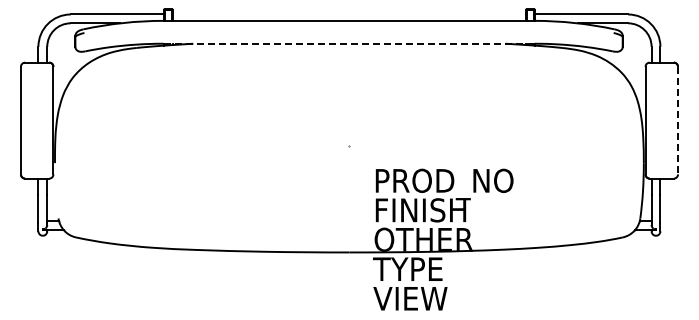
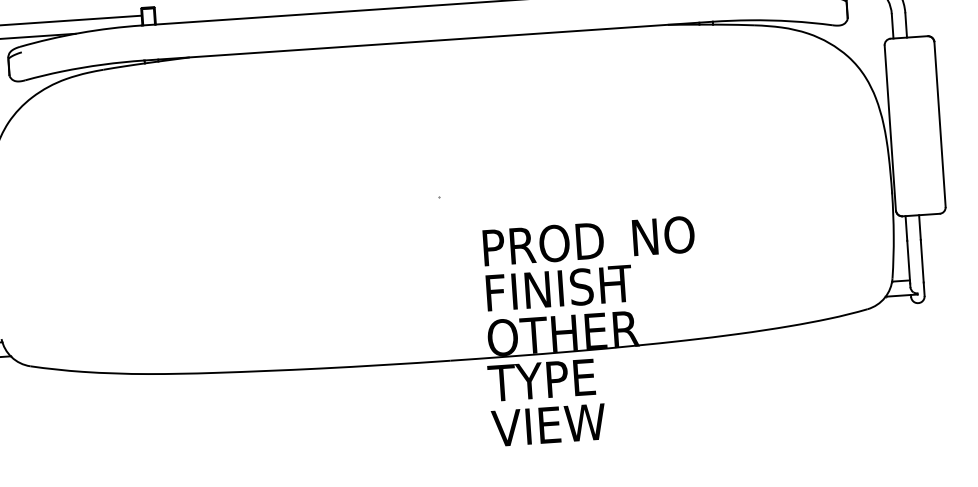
line: (349, 43) -> (428, 40), dashed -> solid
line: (678, 120) -> (940, 124), dashed -> solid

